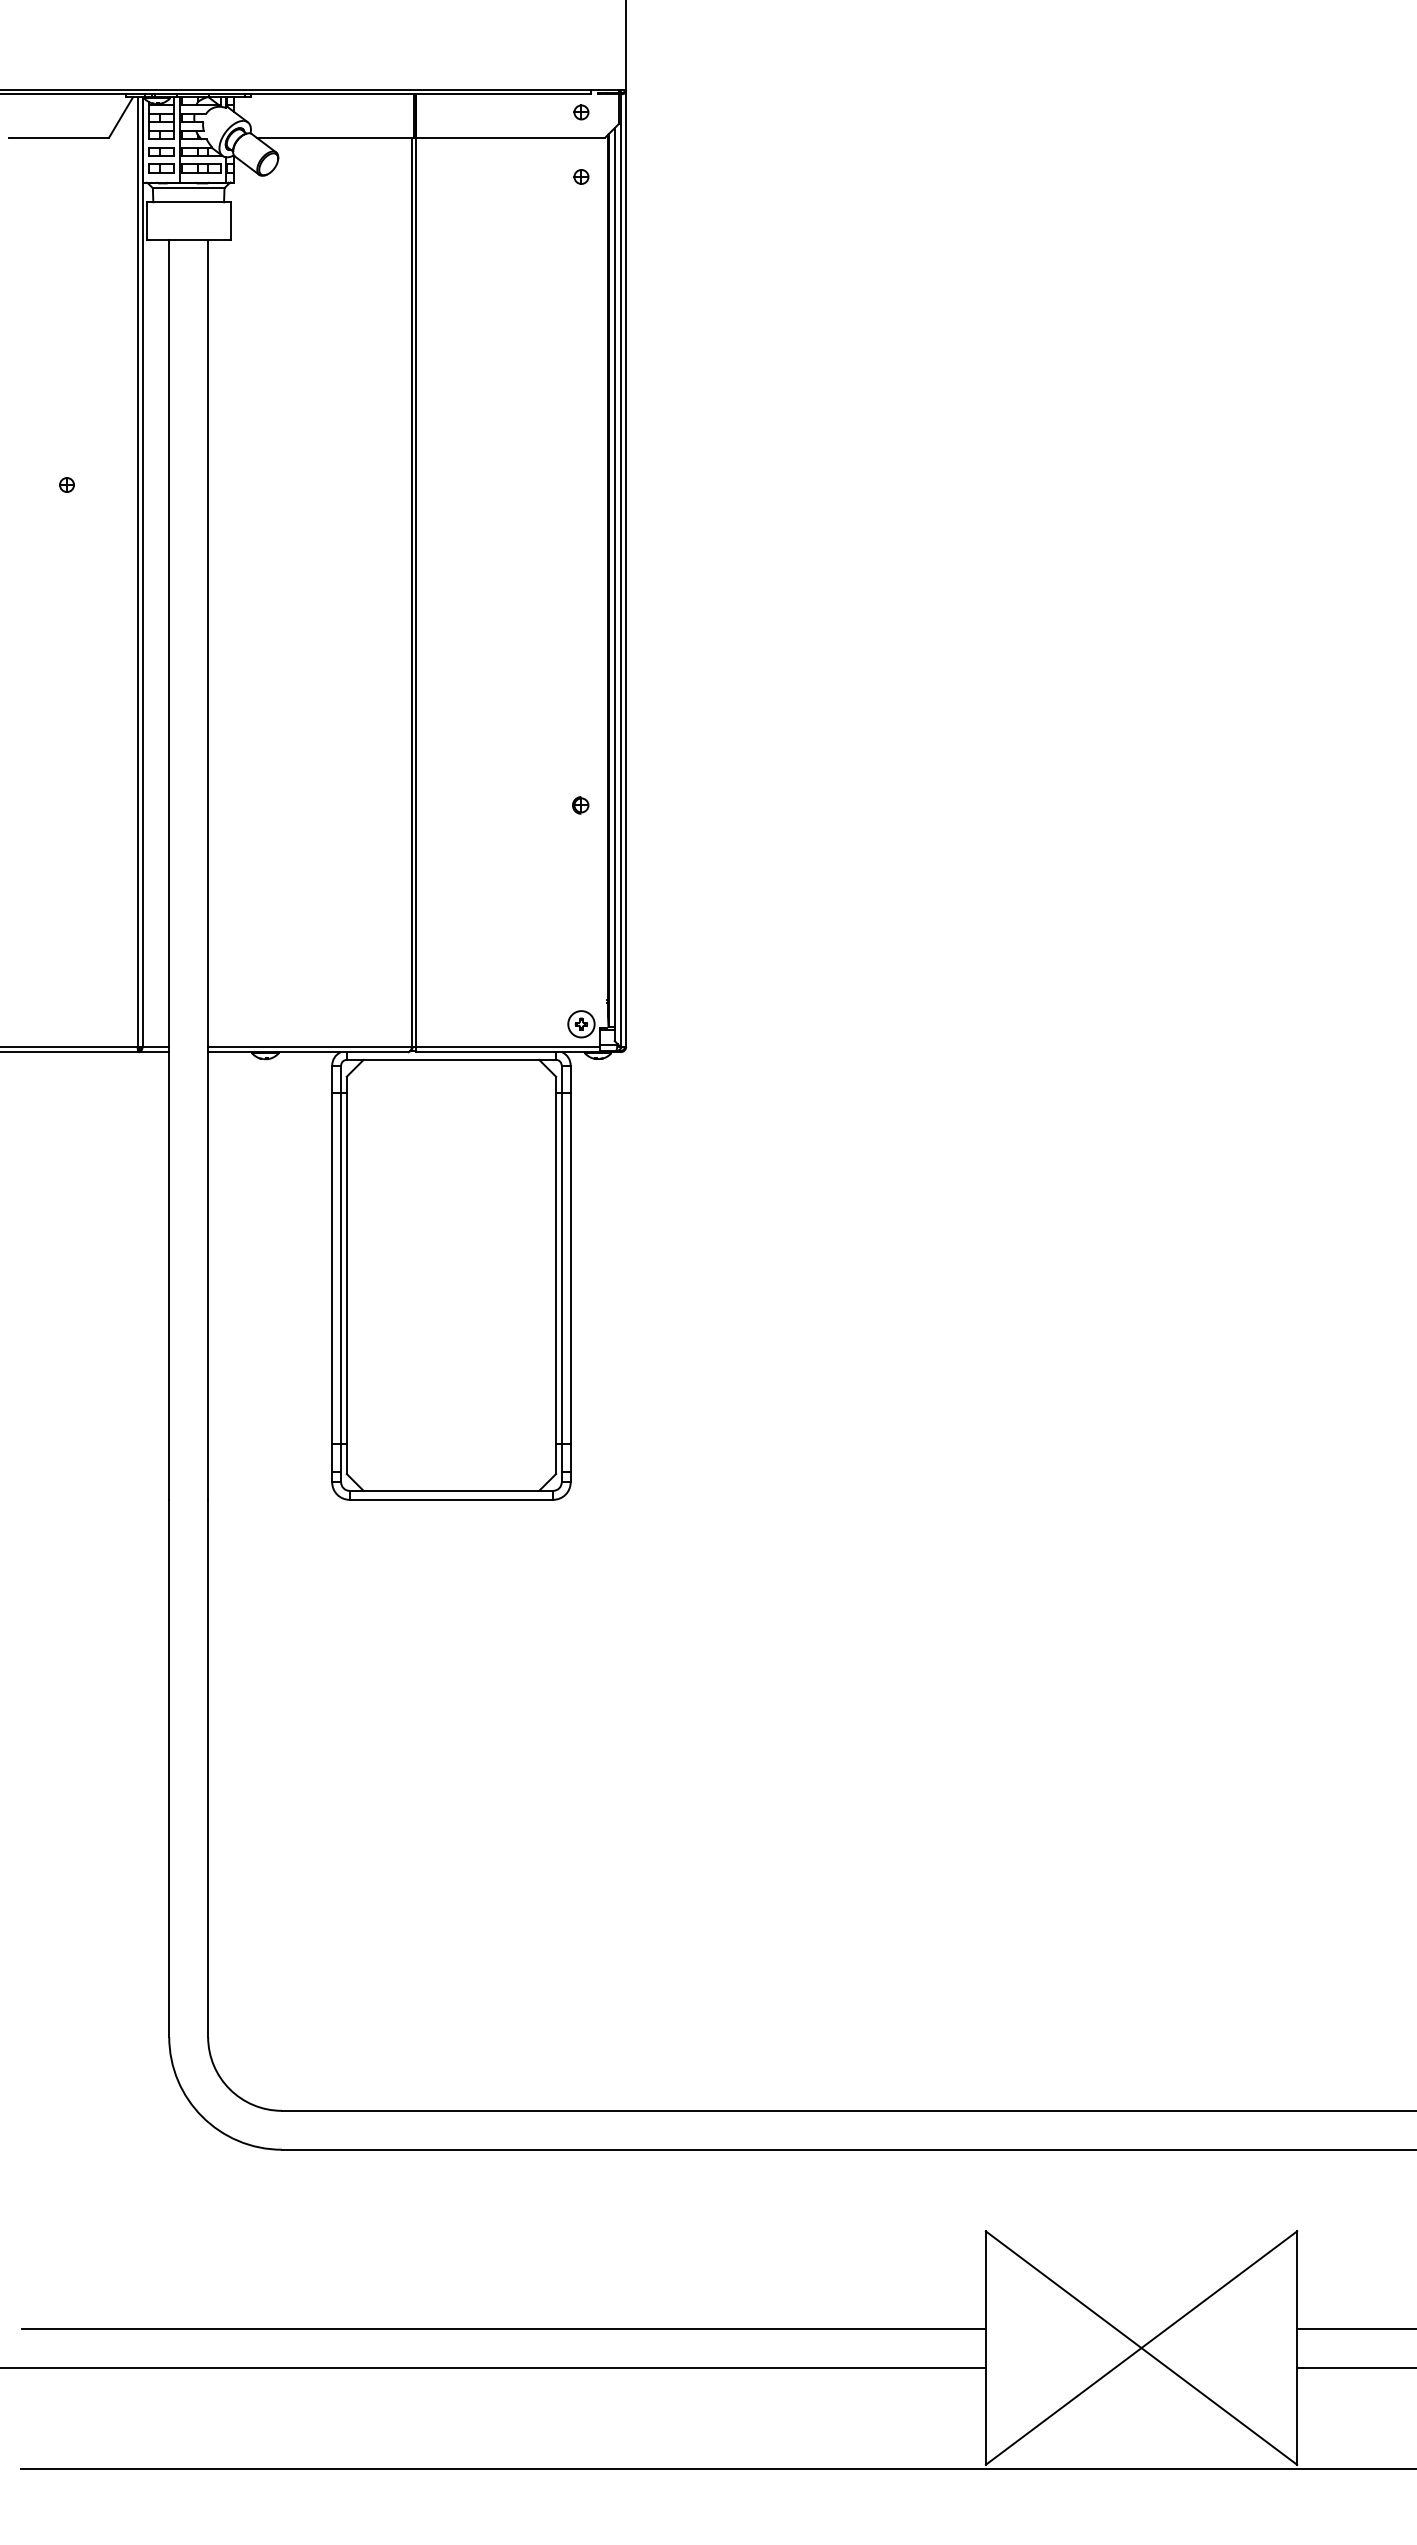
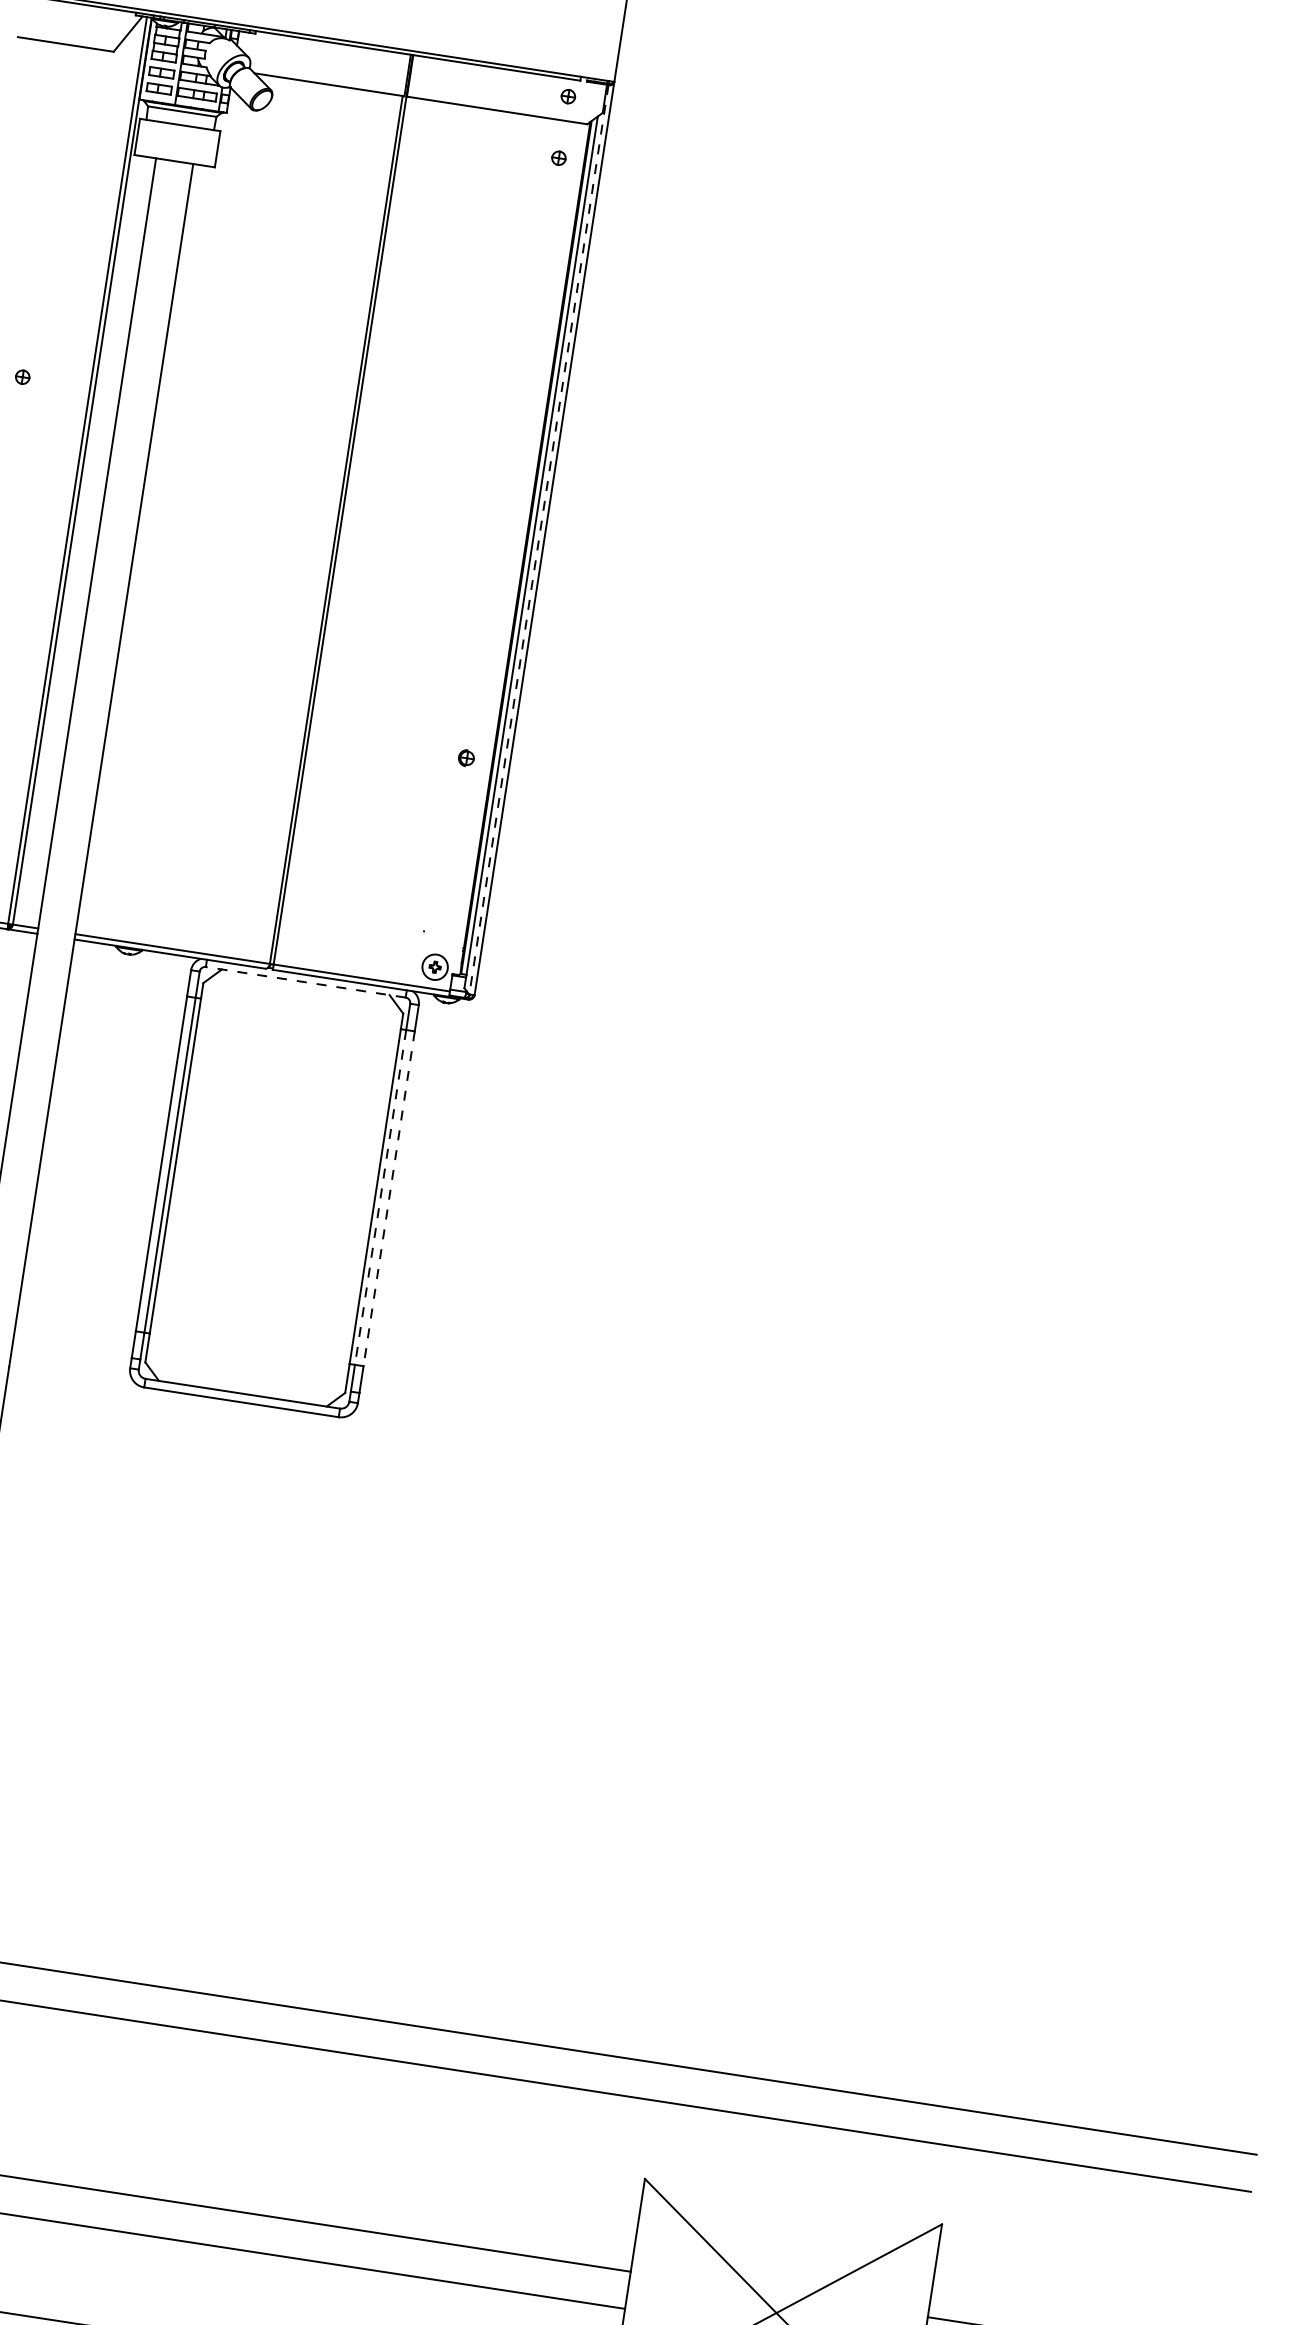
line: (620, 570) -> (538, 539), solid -> dashed
line: (451, 1059) -> (305, 981), solid -> dashed
line: (561, 1268) -> (380, 1197), solid -> dashed
line: (570, 1268) -> (388, 1198), solid -> dashed

